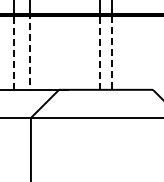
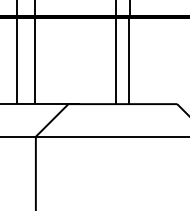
line: (22, 14) -> (26, 16), dashed -> solid
line: (106, 14) -> (123, 16), dashed -> solid

